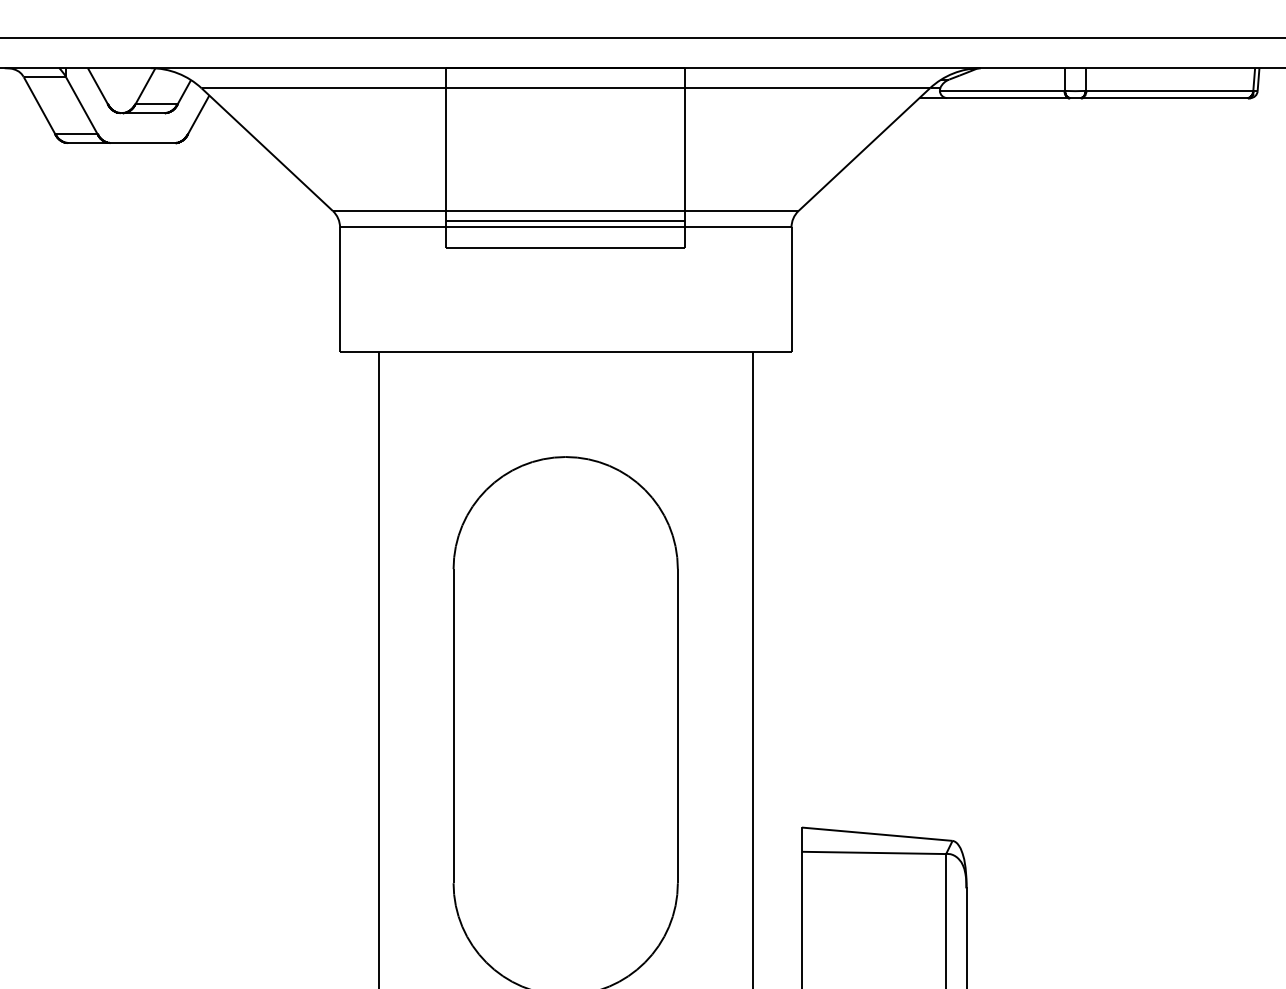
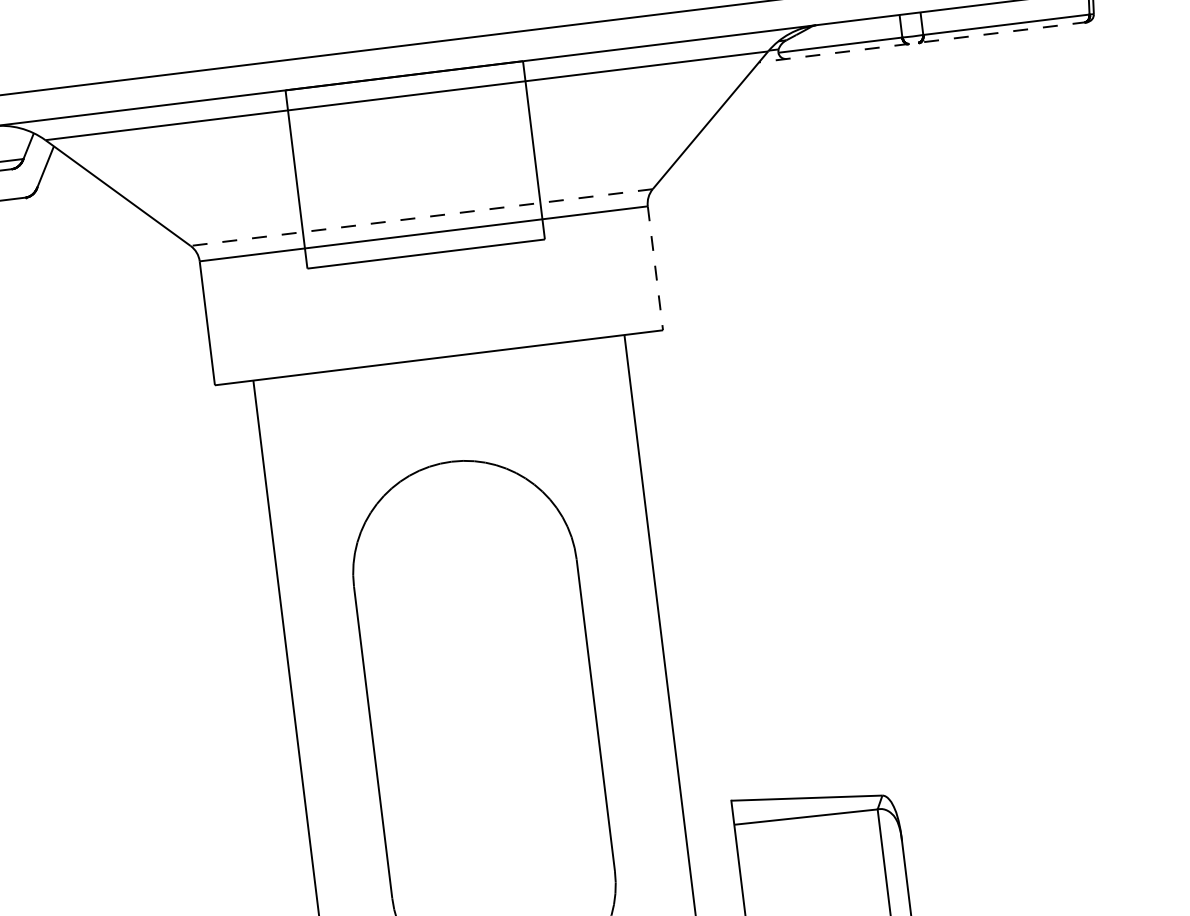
line: (1084, 98) -> (922, 42), solid -> dashed
line: (565, 211) -> (421, 218), solid -> dashed
line: (565, 220) -> (422, 226), removed
line: (791, 290) -> (655, 268), solid -> dashed

